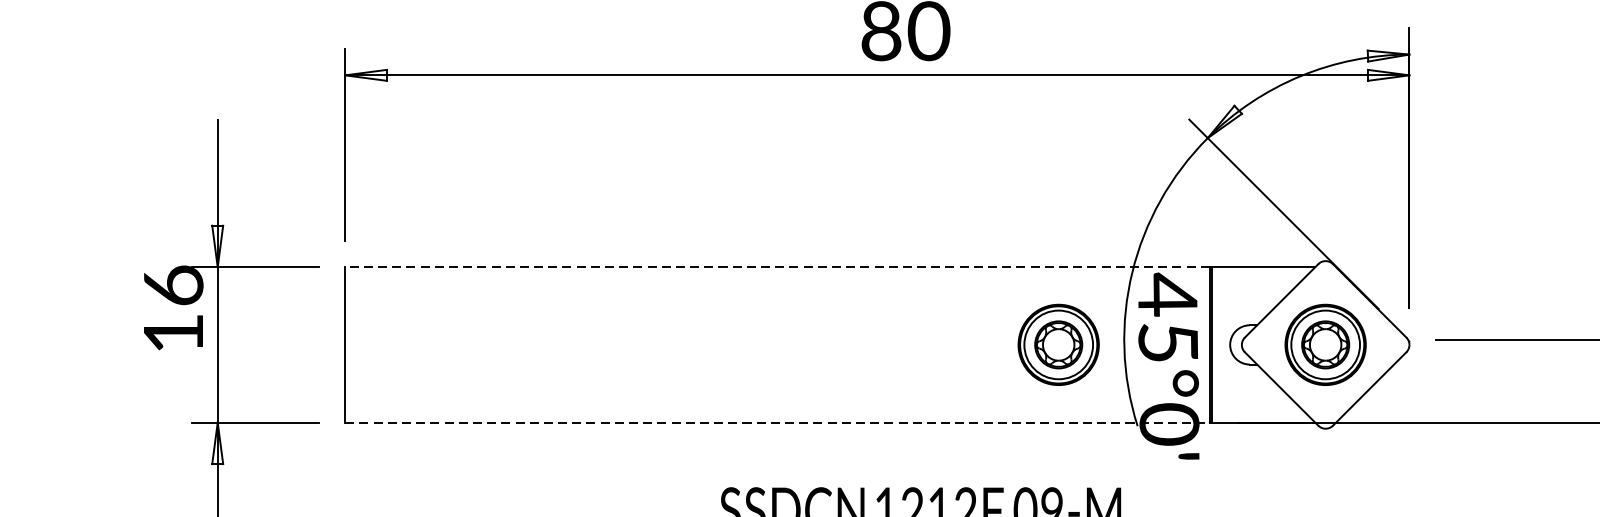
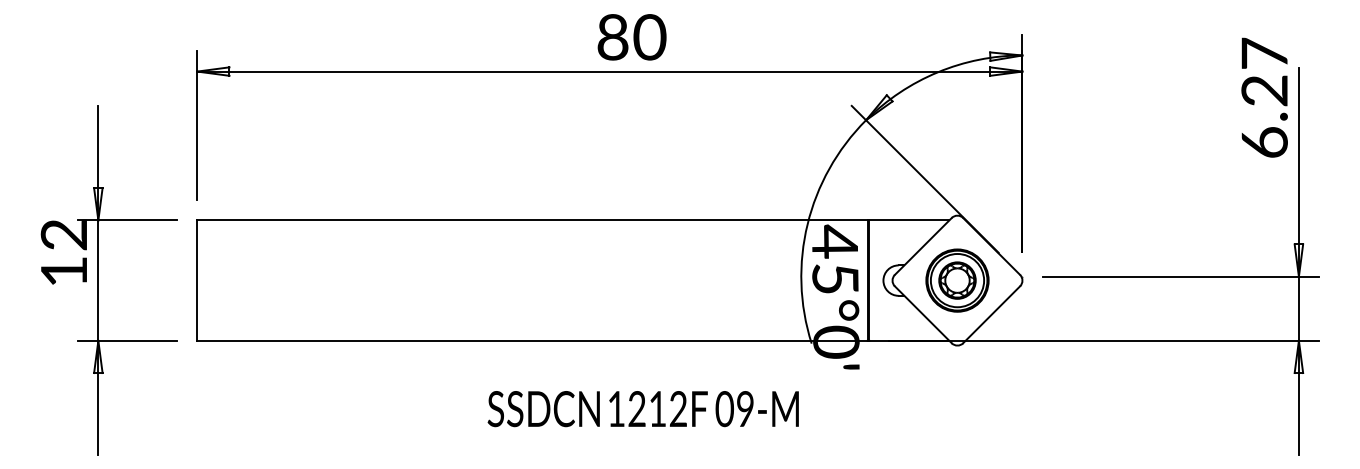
line: (776, 267) -> (531, 220), dashed -> solid
text: (172, 285) -> (63, 234), 16 -> 12
part: (1058, 344) -> (750, 280), removed
line: (777, 422) -> (532, 340), dashed -> solid

